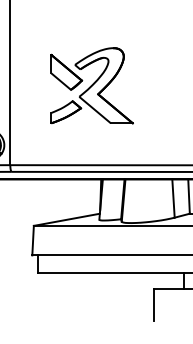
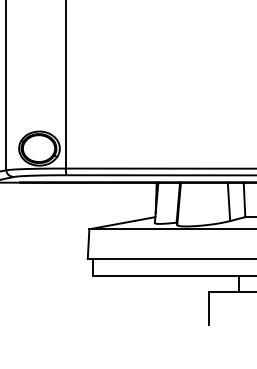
part: (92, 85) -> (147, 88), removed

